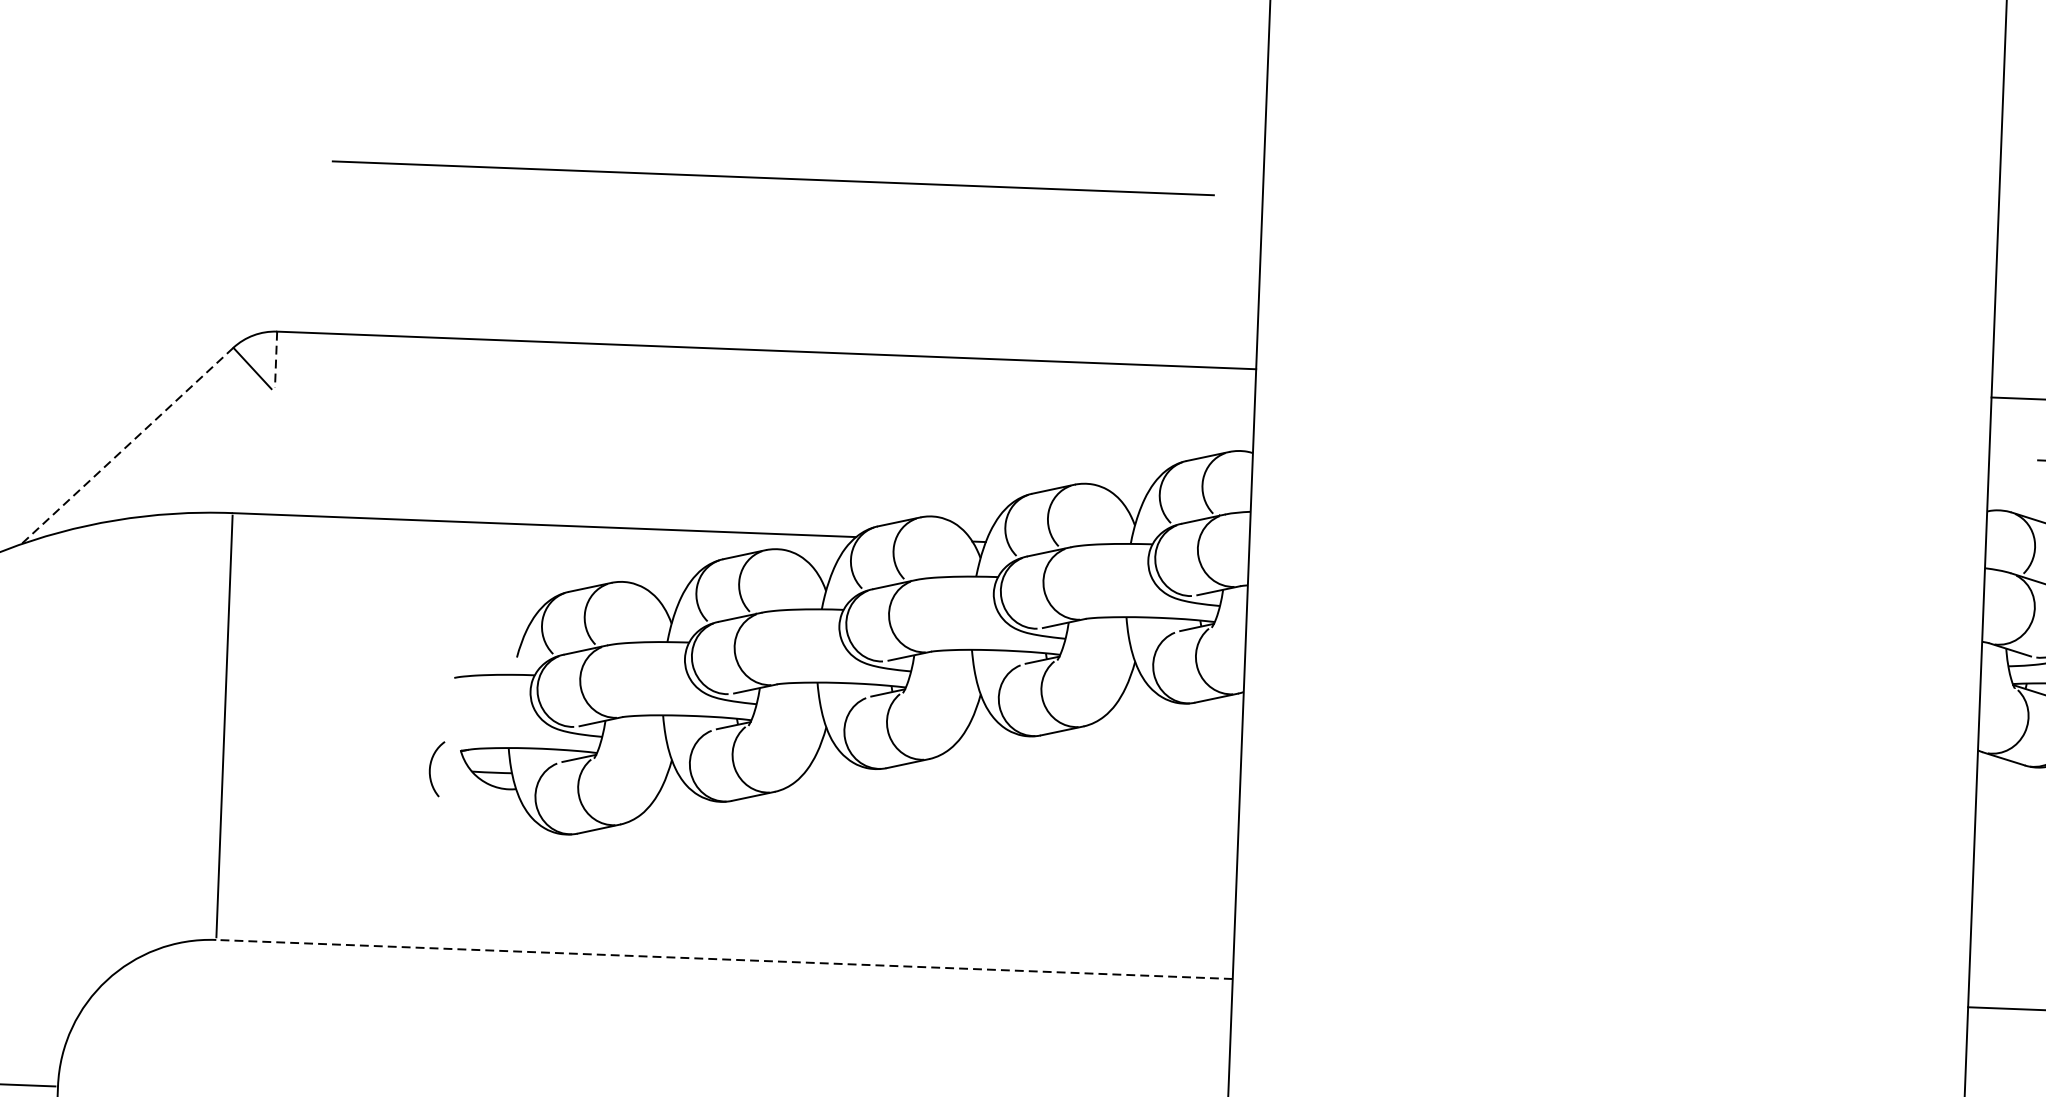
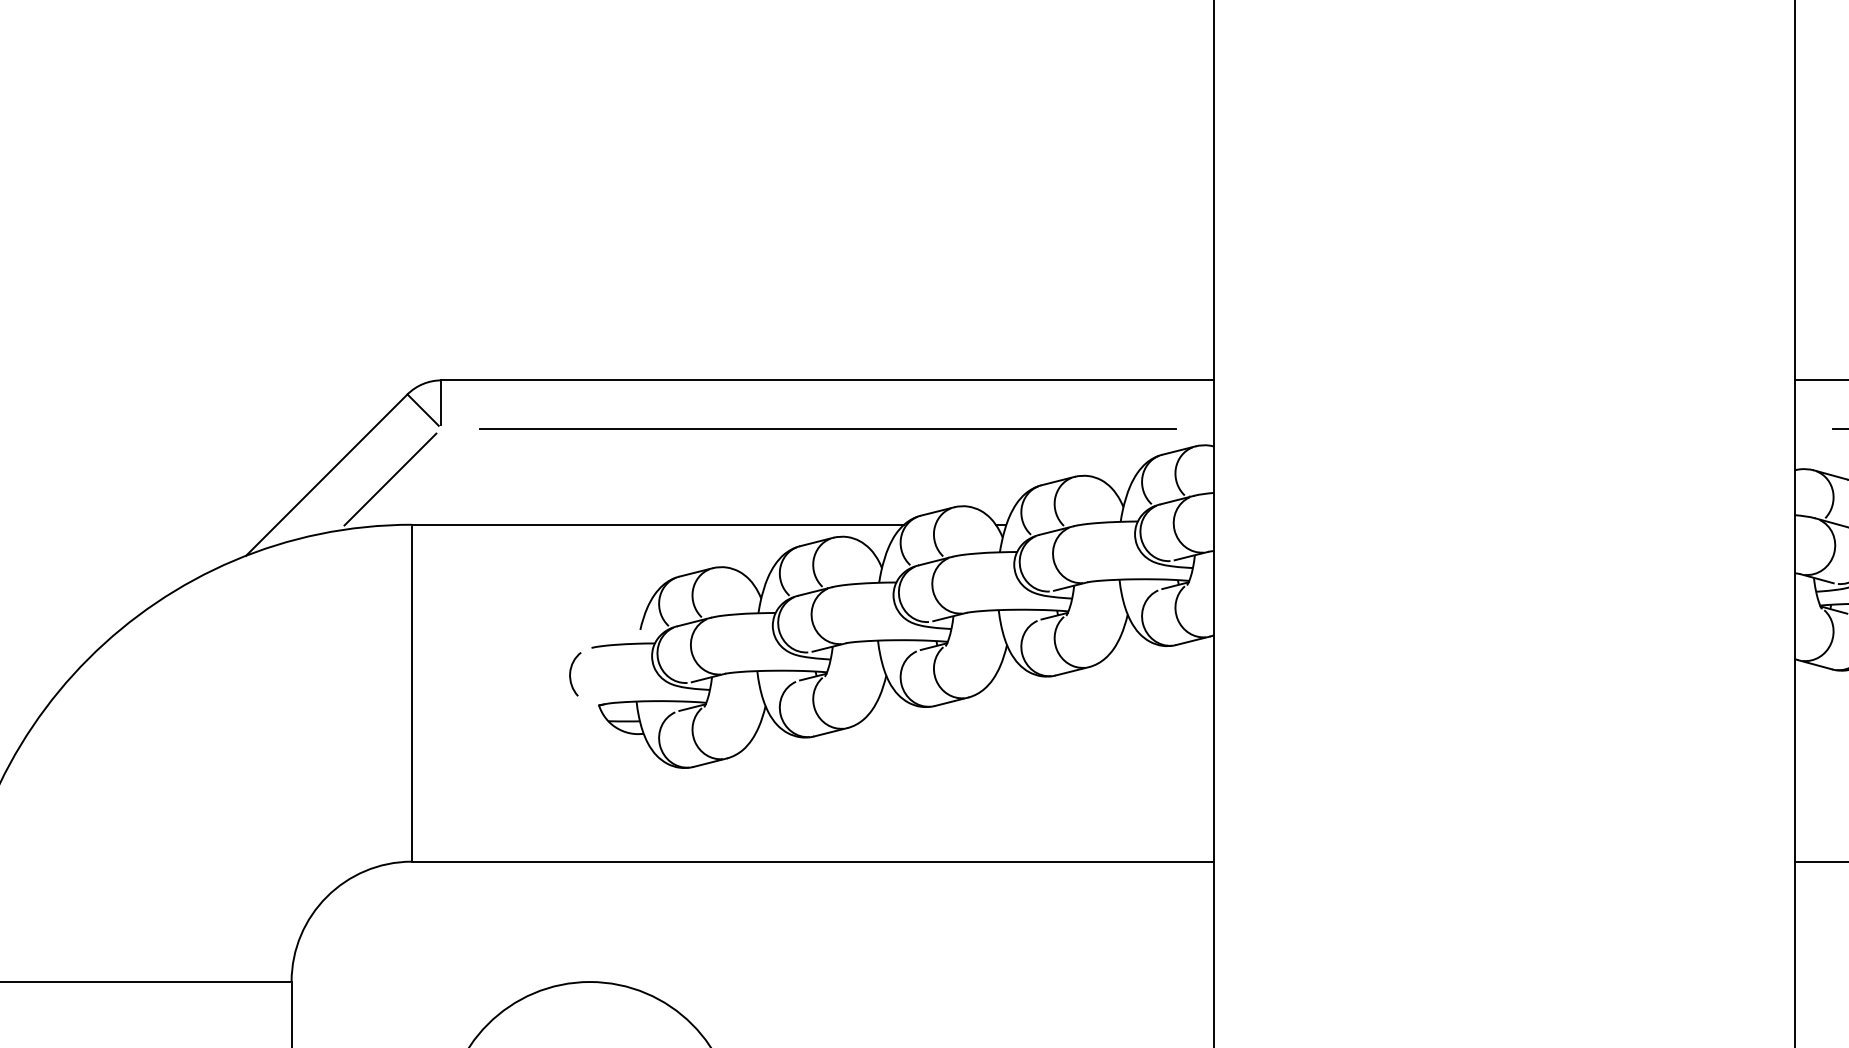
line: (772, 178) -> (827, 428), moved
line: (276, 360) -> (441, 403), dashed -> solid
line: (126, 446) -> (326, 475), dashed -> solid
line: (207, 454) -> (390, 479), added
curve: (431, 766) -> (571, 672), moved
line: (723, 959) -> (812, 861), dashed -> solid

